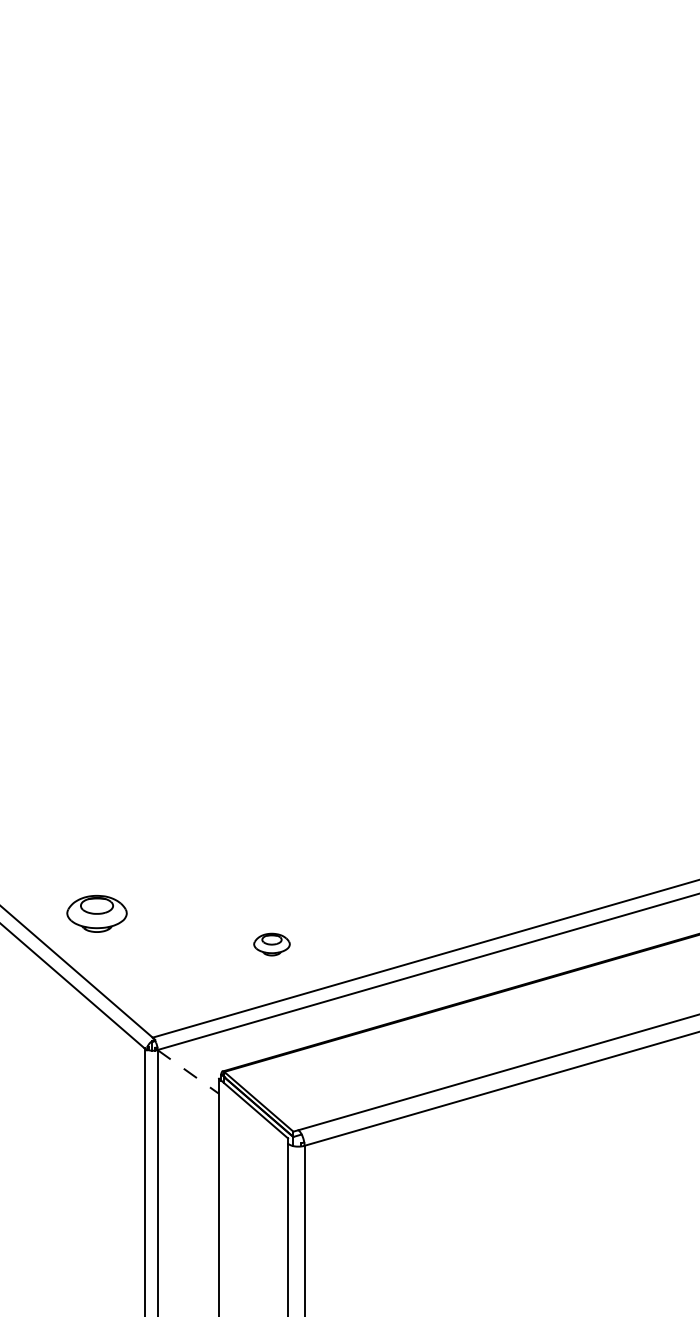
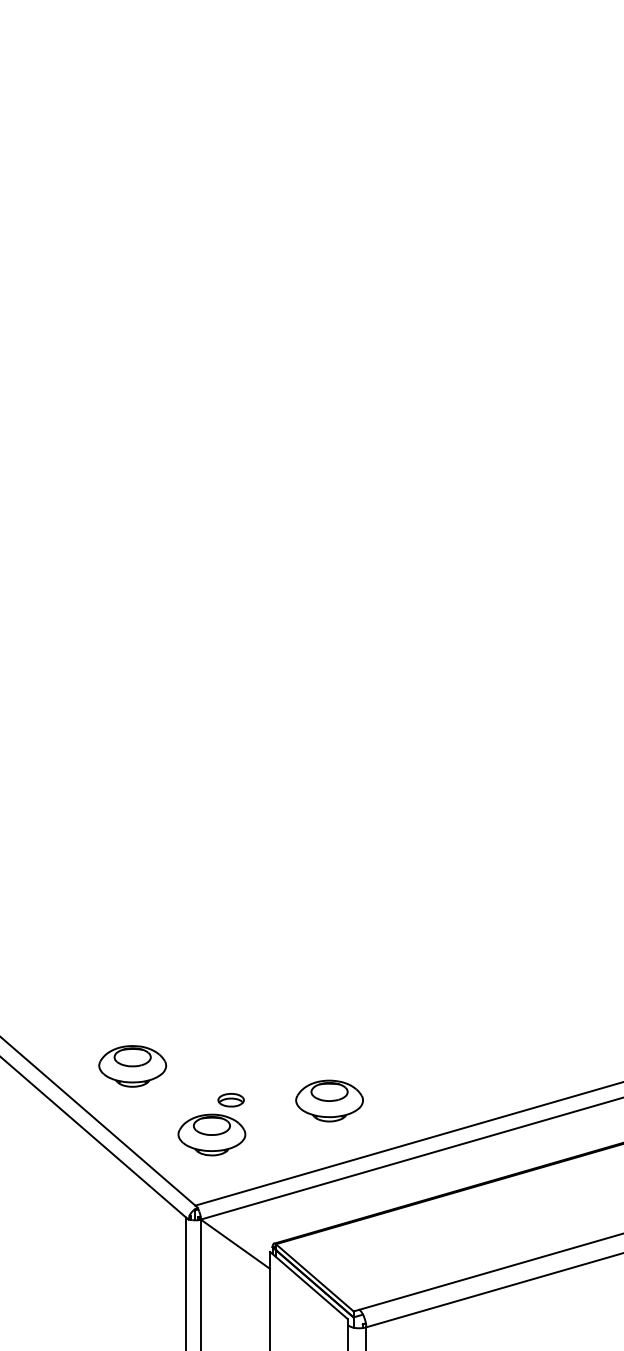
part: (271, 944) -> (329, 1100), size x1.67
part: (167, 965) -> (211, 1124), added
line: (188, 1071) -> (235, 1243), dashed -> solid

